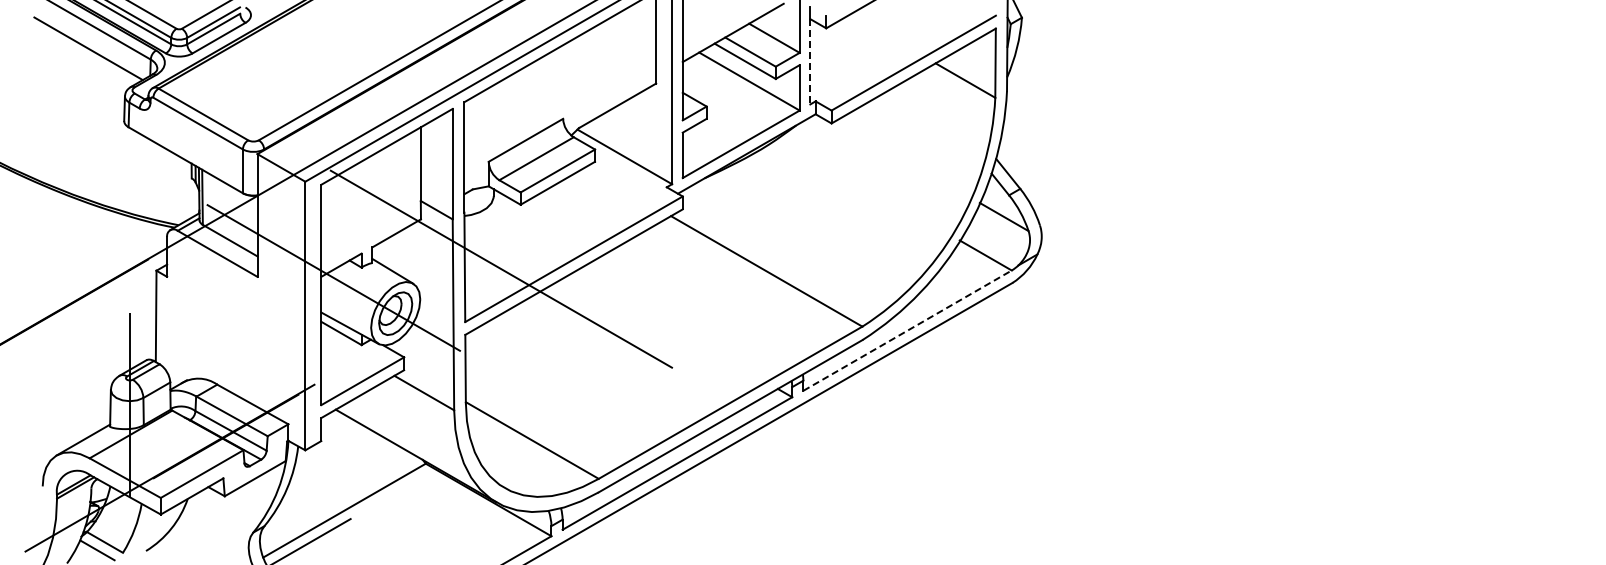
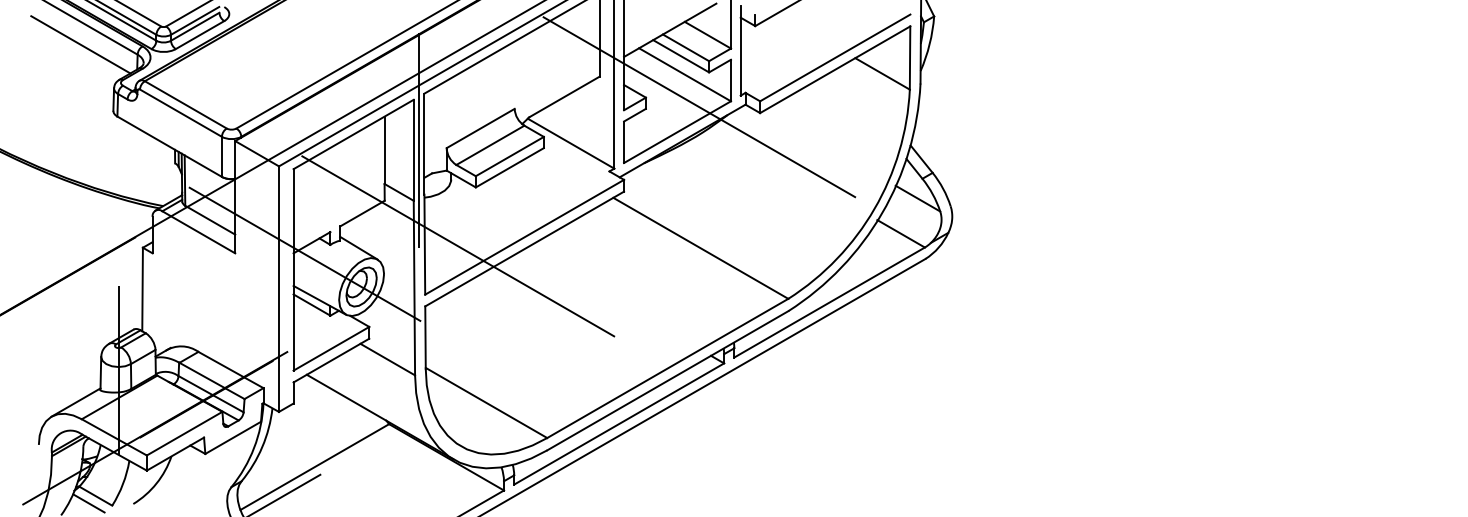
line: (810, 61) -> (740, 56), dashed -> solid
line: (764, 116) -> (698, 106), added
line: (458, 153) -> (419, 140), added
line: (908, 330) -> (830, 302), dashed -> solid

